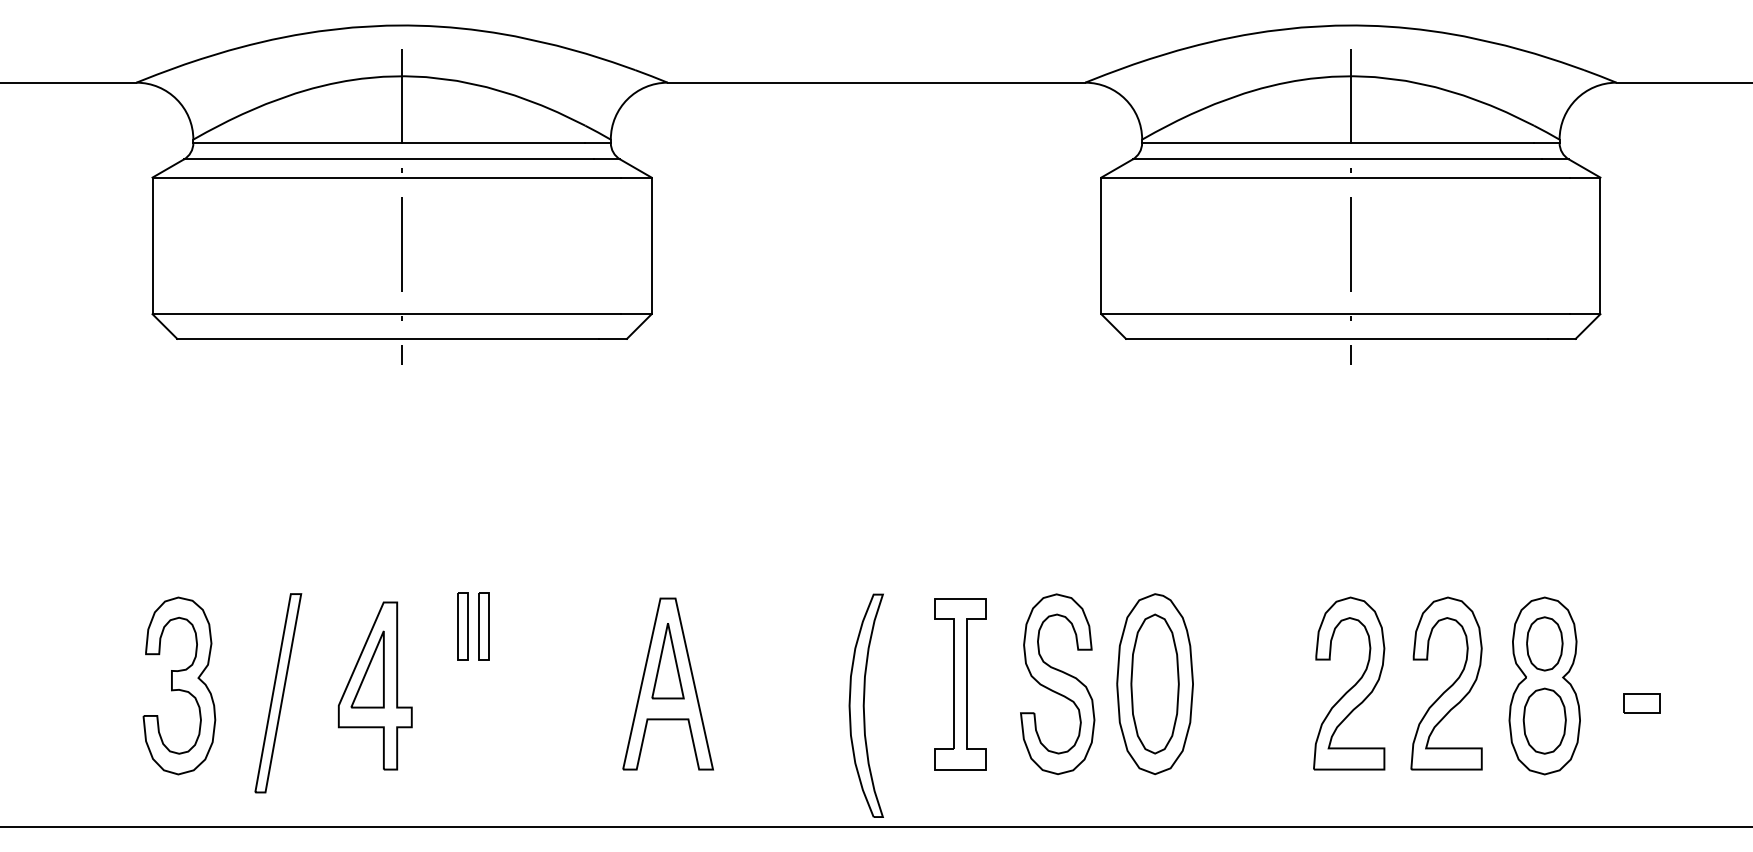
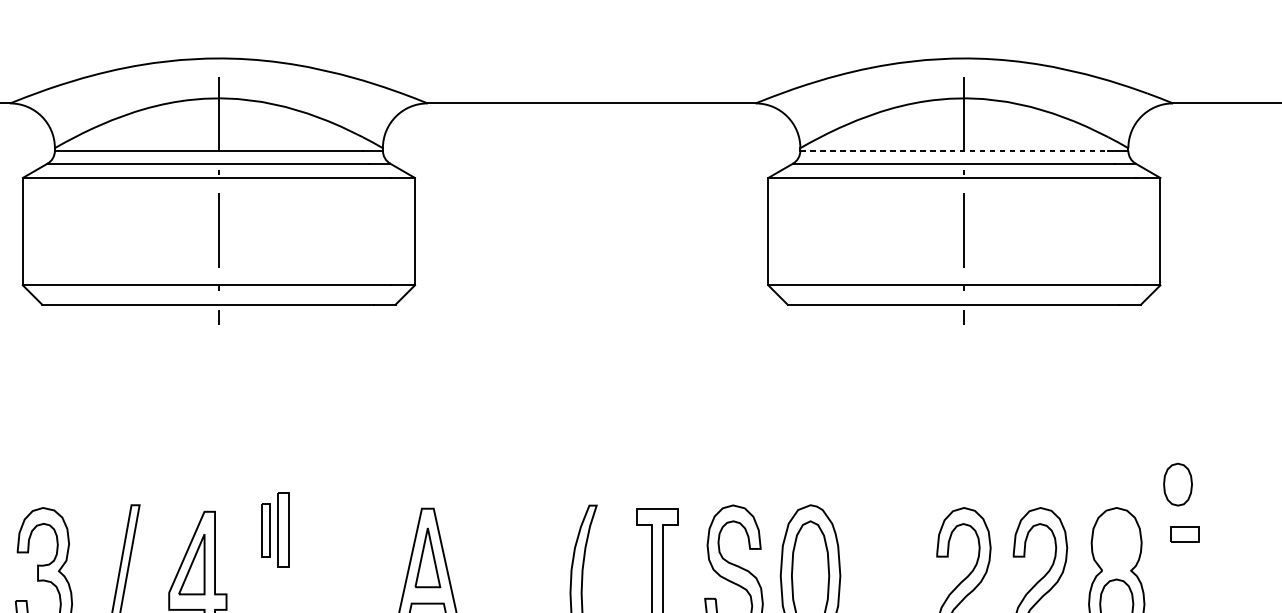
line: (1338, 143) -> (954, 151), solid -> dashed
part: (483, 626) -> (282, 530), size x1.4
part: (1544, 643) -> (1177, 484), moved
part: (1641, 703) -> (1184, 534), moved

